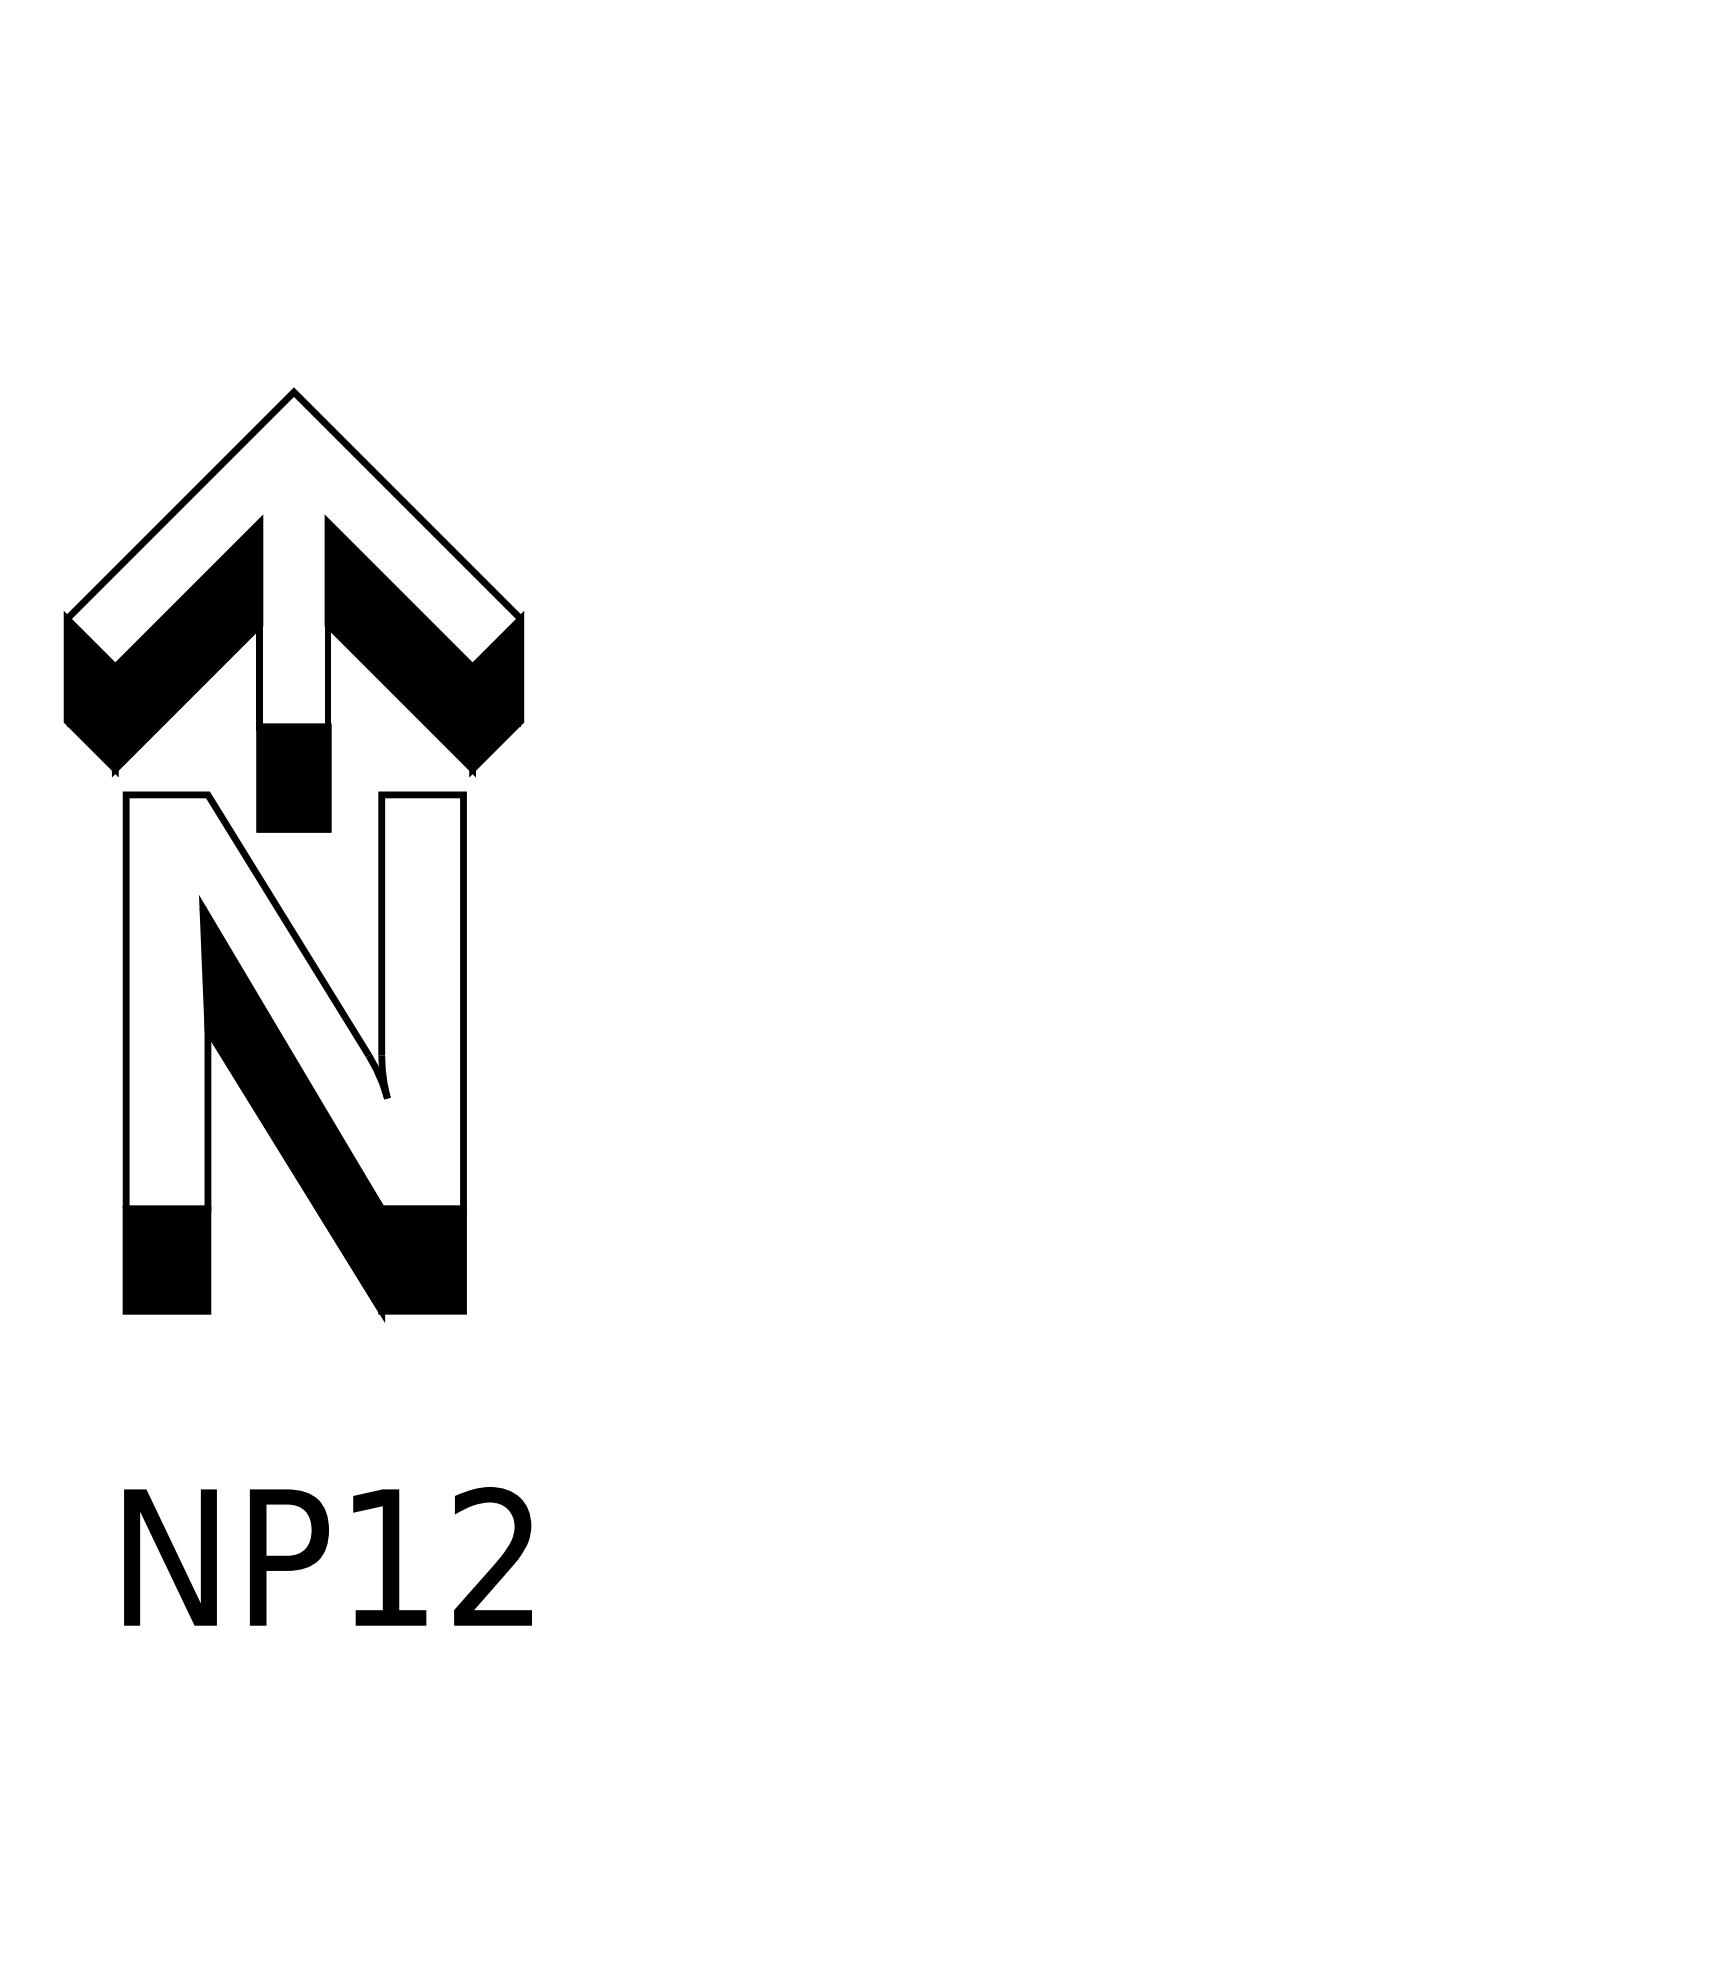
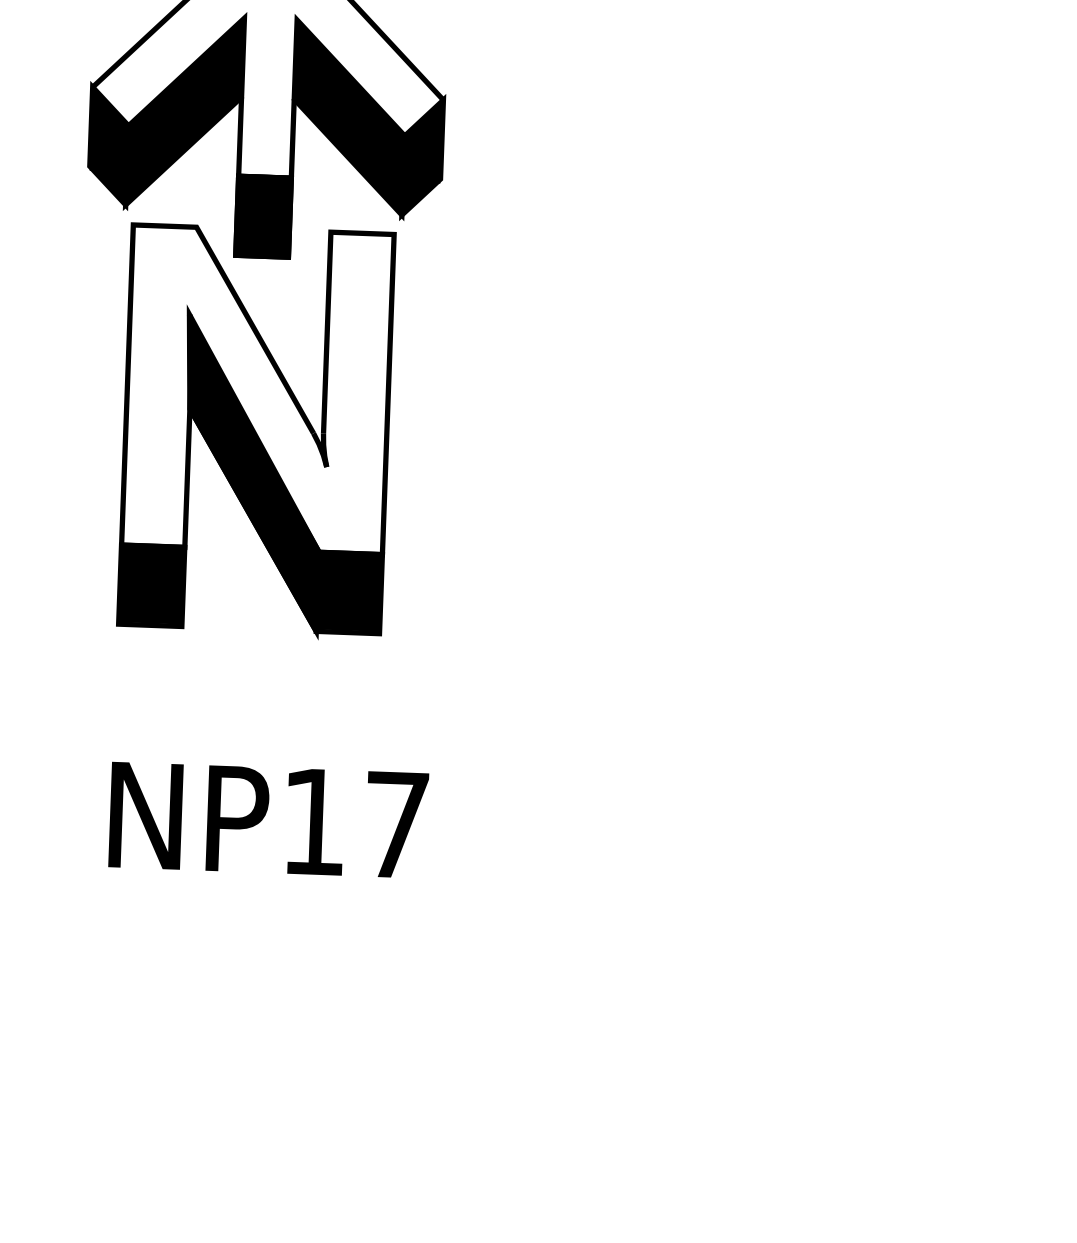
text: (494, 1556) -> (396, 824), NP12 -> NP17

